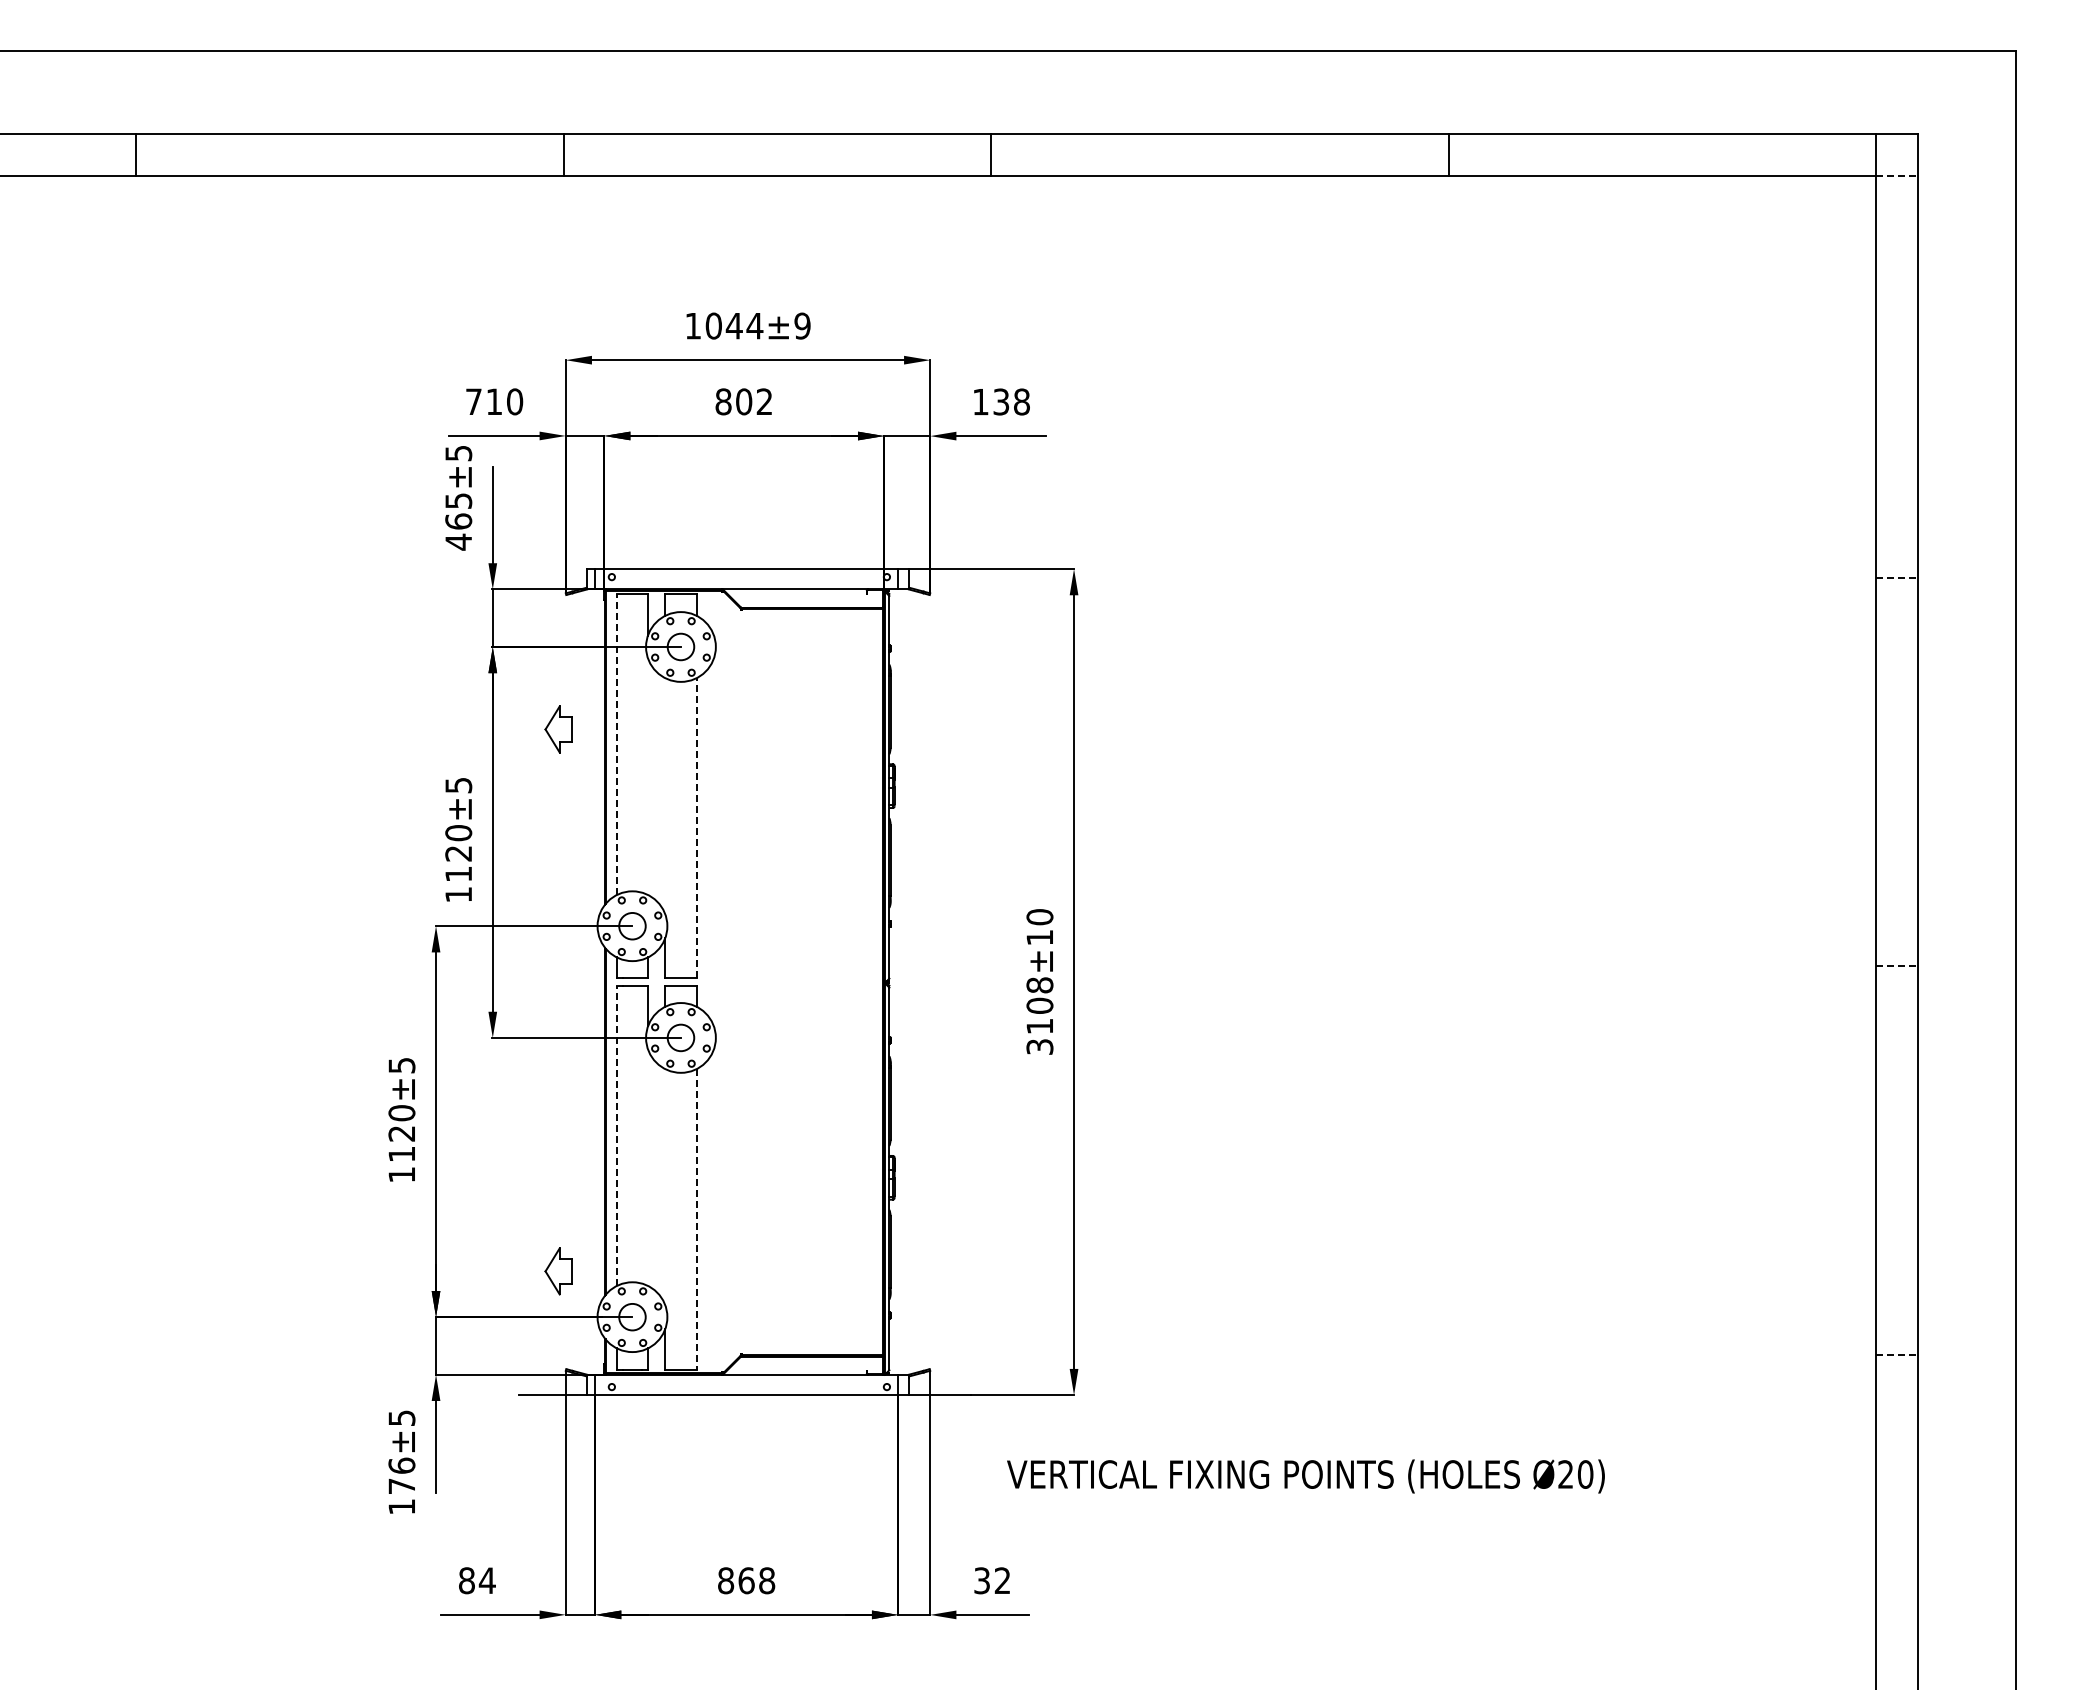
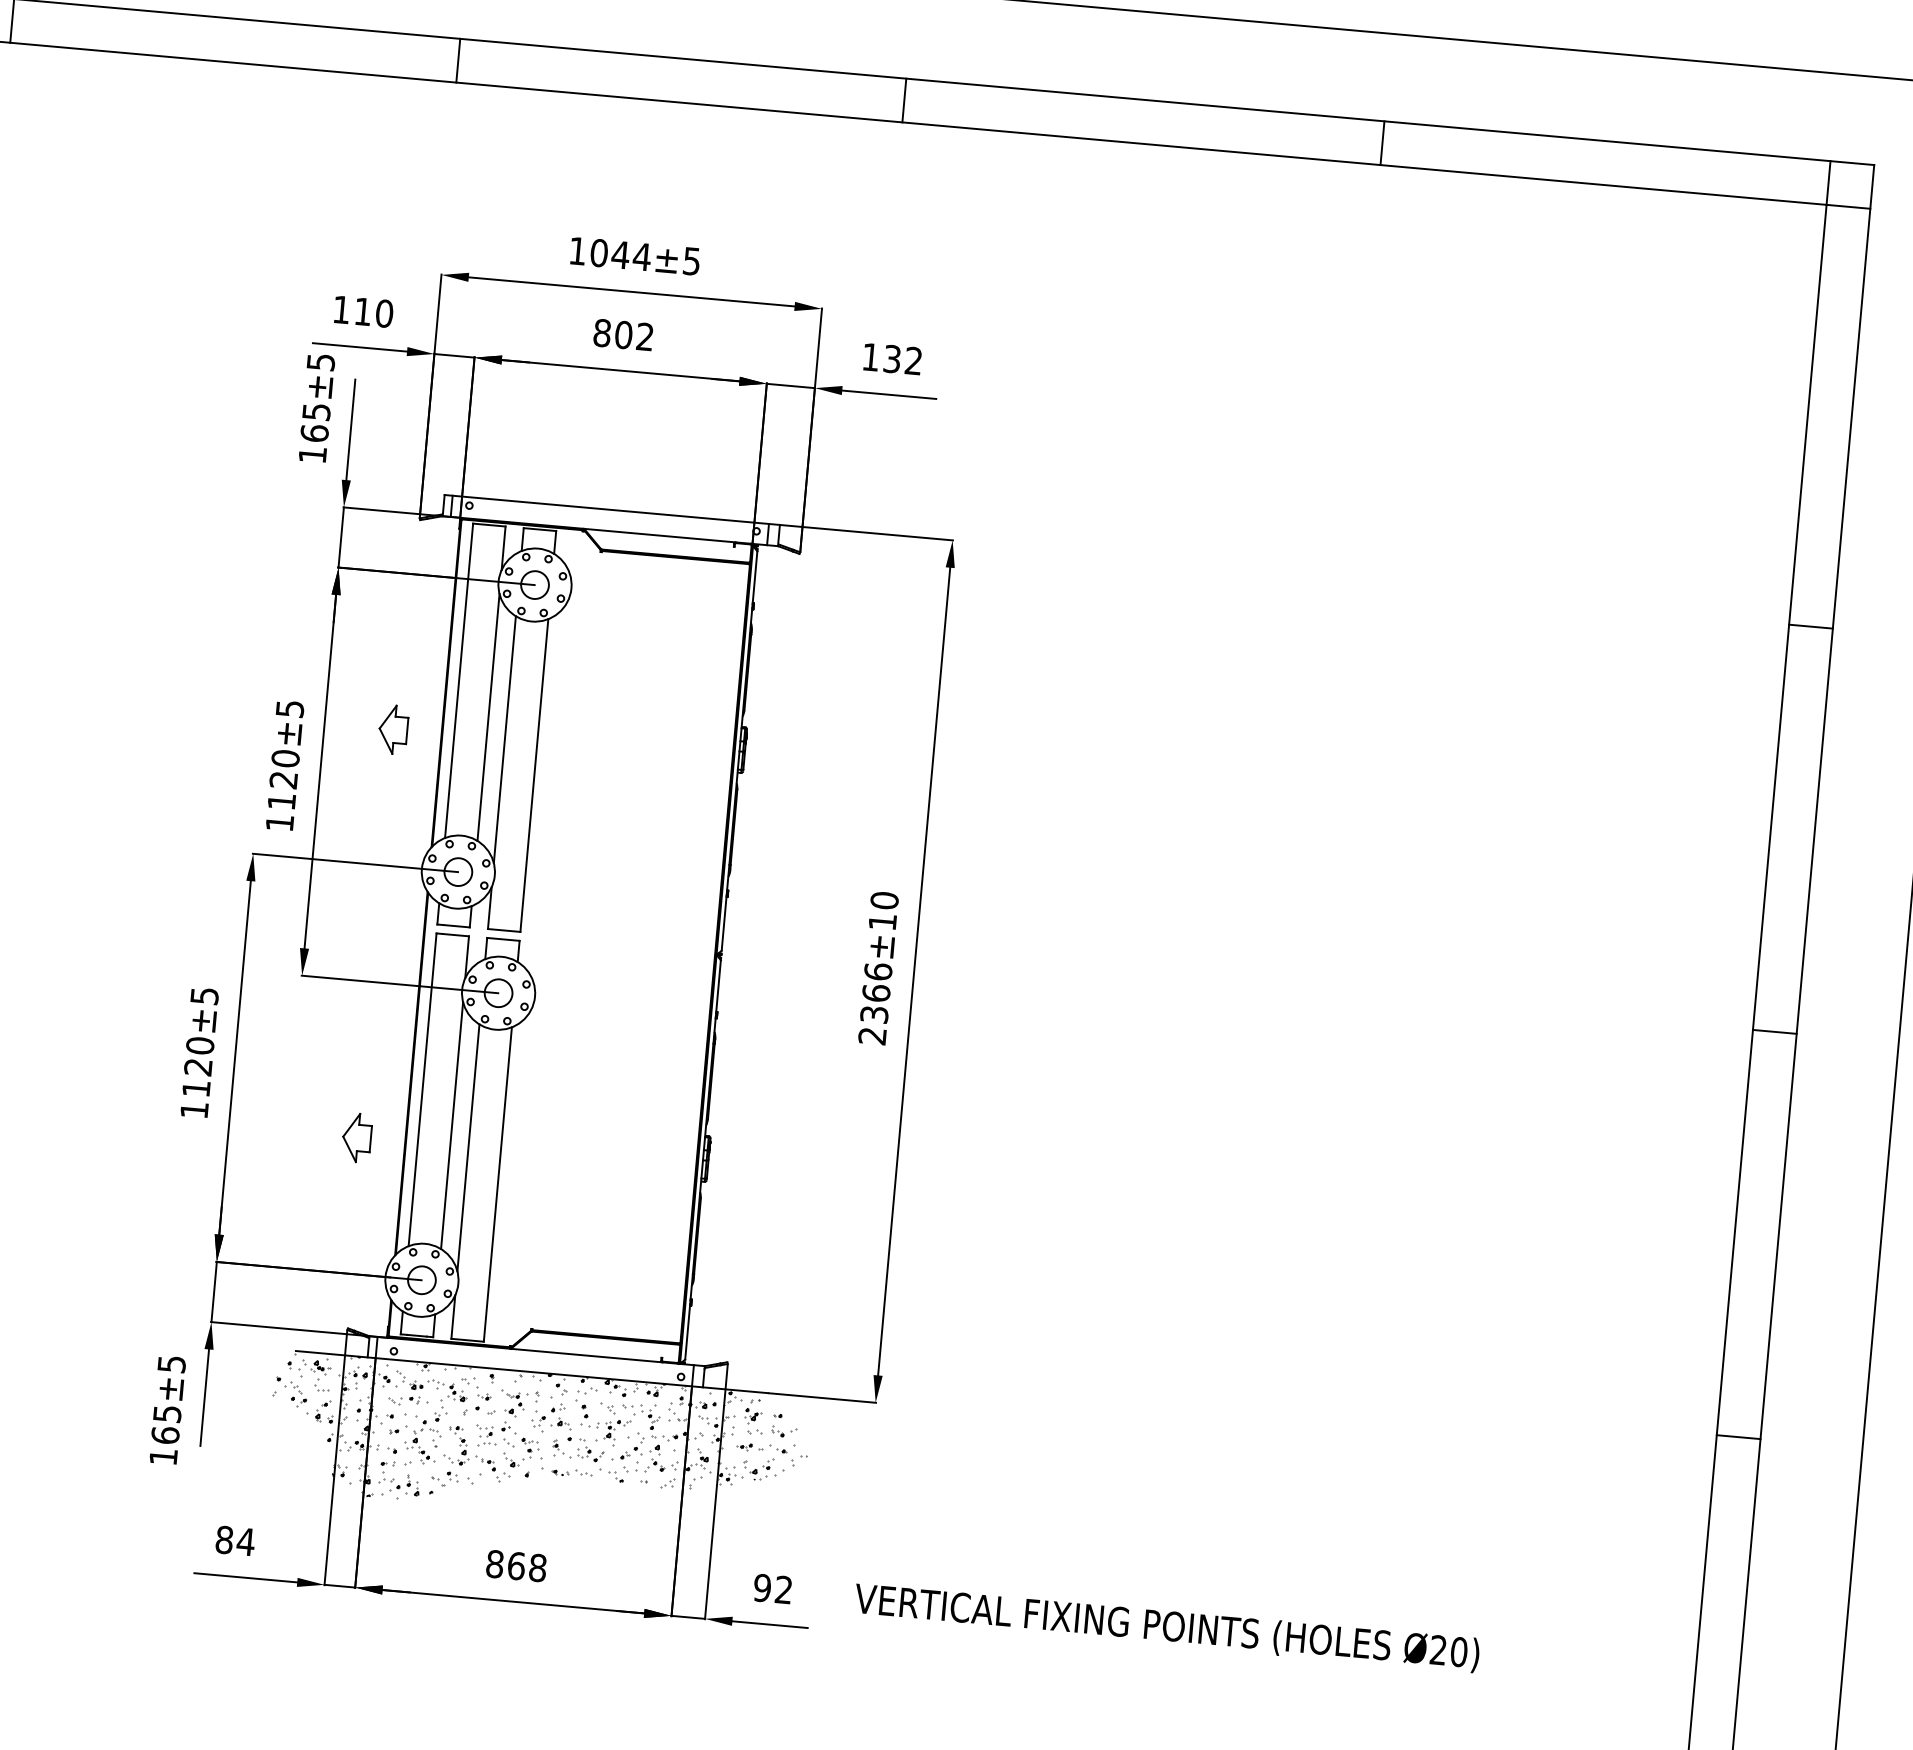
line: (1896, 176) -> (1847, 207), dashed -> solid
text: (802, 325) -> (691, 260), 1044±9 -> 1044±5
text: (473, 401) -> (341, 309), 710 -> 110
text: (1021, 401) -> (913, 360), 138 -> 132
text: (458, 541) -> (312, 454), 465±5 -> 165±5
line: (1896, 578) -> (1810, 626), dashed -> solid
part: (558, 729) -> (393, 729), moved
line: (616, 744) -> (458, 680), dashed -> solid
line: (648, 776) -> (489, 717), added
line: (665, 796) -> (504, 739), added
line: (696, 828) -> (534, 776), dashed -> solid
line: (1896, 966) -> (1774, 1031), dashed -> solid
text: (1039, 1015) -> (874, 1003), 3108±10 -> 2366±10
line: (616, 1136) -> (422, 1090), dashed -> solid
line: (648, 1167) -> (452, 1125), added
line: (665, 1187) -> (468, 1147), added
line: (696, 1219) -> (497, 1184), dashed -> solid
part: (558, 1271) -> (356, 1137), moved
line: (1896, 1354) -> (1738, 1437), dashed -> solid
hatch: (757, 1461) -> (539, 1442), added
text: (401, 1475) -> (166, 1424), 176±5 -> 165±5
text: (1305, 1476) -> (1166, 1628), moved
text: (982, 1580) -> (762, 1587), 32 -> 92

